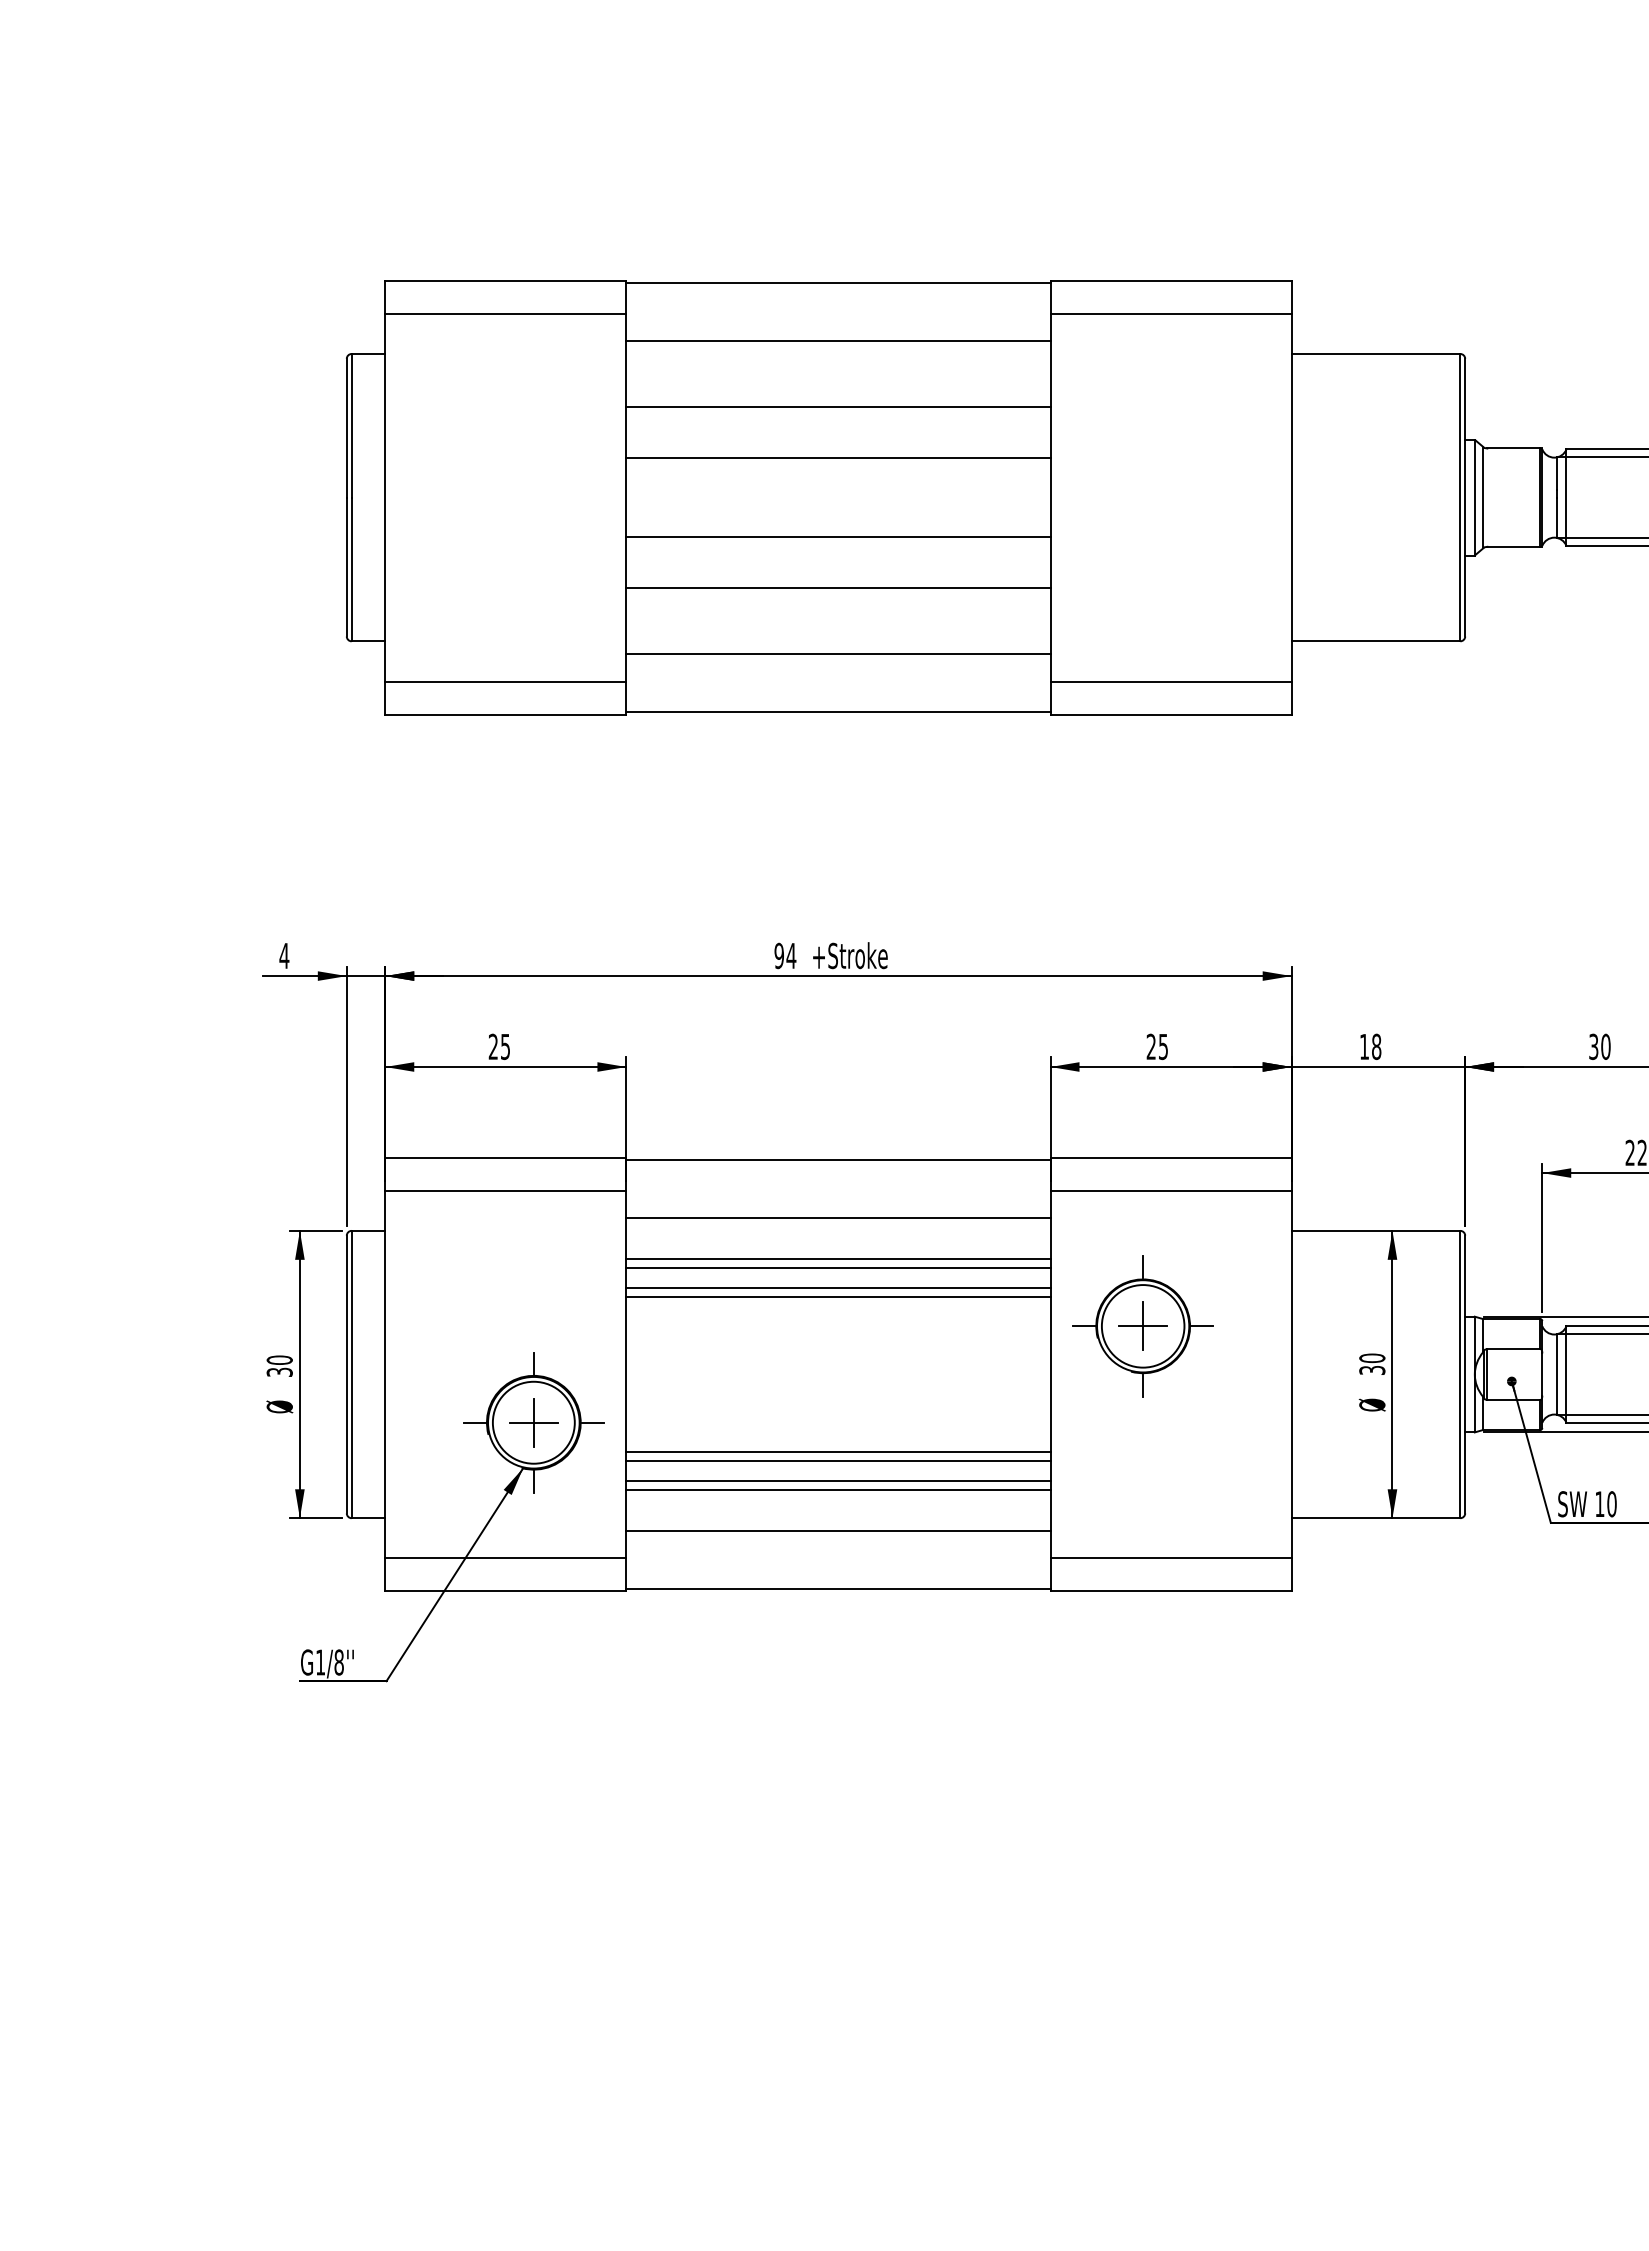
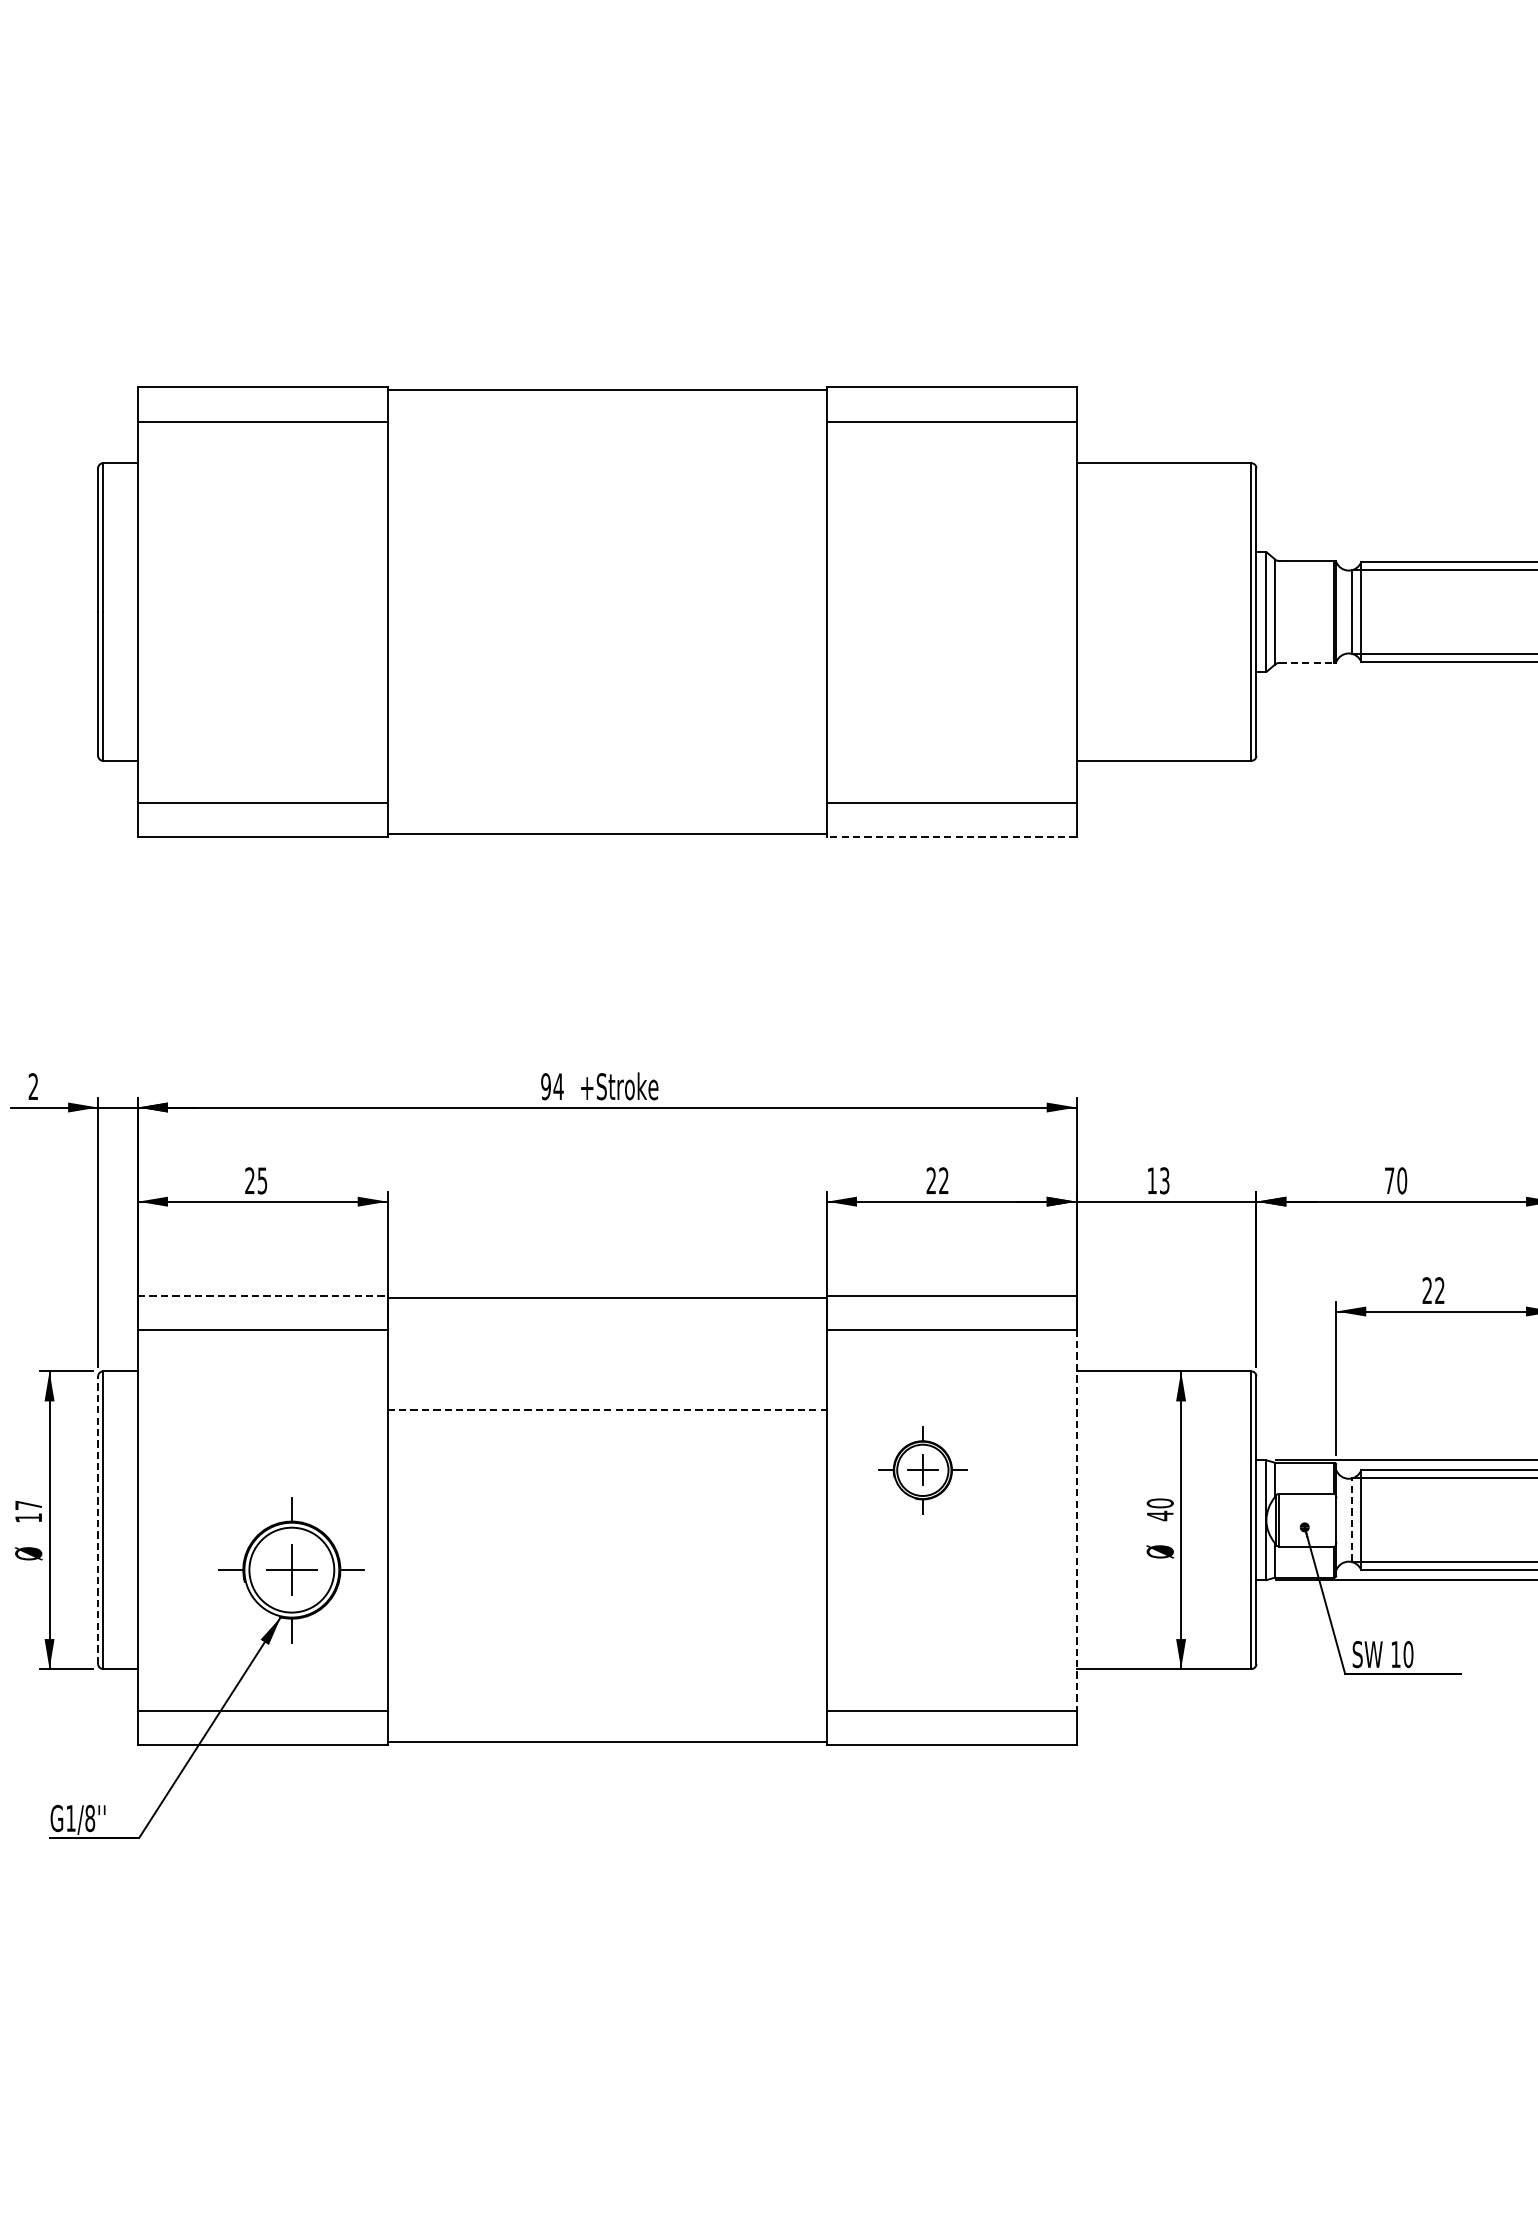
line: (838, 340) -> (607, 449), removed
line: (838, 407) -> (607, 518), removed
line: (838, 458) -> (607, 571), removed
line: (838, 537) -> (607, 653), removed
line: (1513, 546) -> (1306, 662), solid -> dashed
line: (838, 588) -> (607, 706), removed
line: (838, 654) -> (607, 774), removed
line: (1171, 714) -> (952, 836), solid -> dashed
text: (284, 955) -> (33, 1086), 4 -> 2
text: (1163, 1046) -> (943, 1180), 25 -> 22
text: (1376, 1046) -> (1164, 1180), 18 -> 13
text: (1593, 1046) -> (1389, 1180), 30 -> 70
line: (505, 1157) -> (262, 1295), solid -> dashed
line: (838, 1217) -> (607, 1357), removed
line: (838, 1258) -> (607, 1400), removed
line: (839, 1268) -> (608, 1410), solid -> dashed
line: (838, 1287) -> (607, 1430), removed
line: (838, 1297) -> (607, 1440), removed
part: (1142, 1326) -> (922, 1470), size x0.6
text: (279, 1365) -> (28, 1510), 30 -> 17
text: (1372, 1370) -> (1160, 1516), 30 -> 40
line: (346, 1374) -> (97, 1520), solid -> dashed
line: (1291, 1374) -> (1076, 1520), solid -> dashed
line: (1557, 1374) -> (1352, 1520), solid -> dashed
line: (838, 1451) -> (607, 1599), removed
line: (838, 1461) -> (607, 1610), removed
line: (838, 1480) -> (607, 1629), removed
line: (838, 1490) -> (607, 1640), removed
line: (838, 1531) -> (607, 1682), removed

